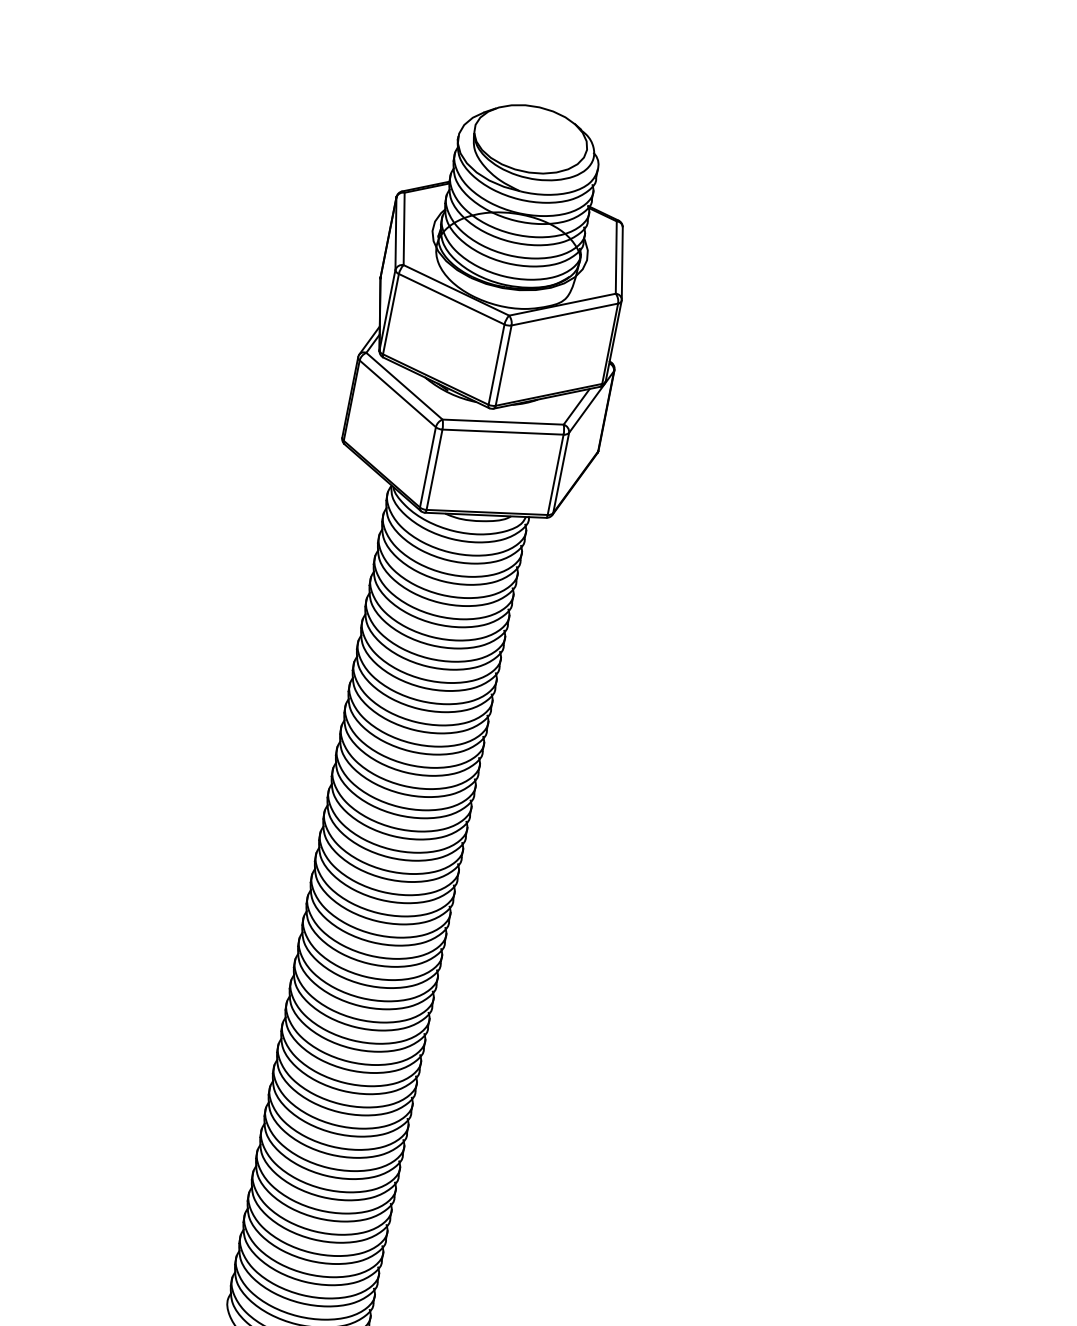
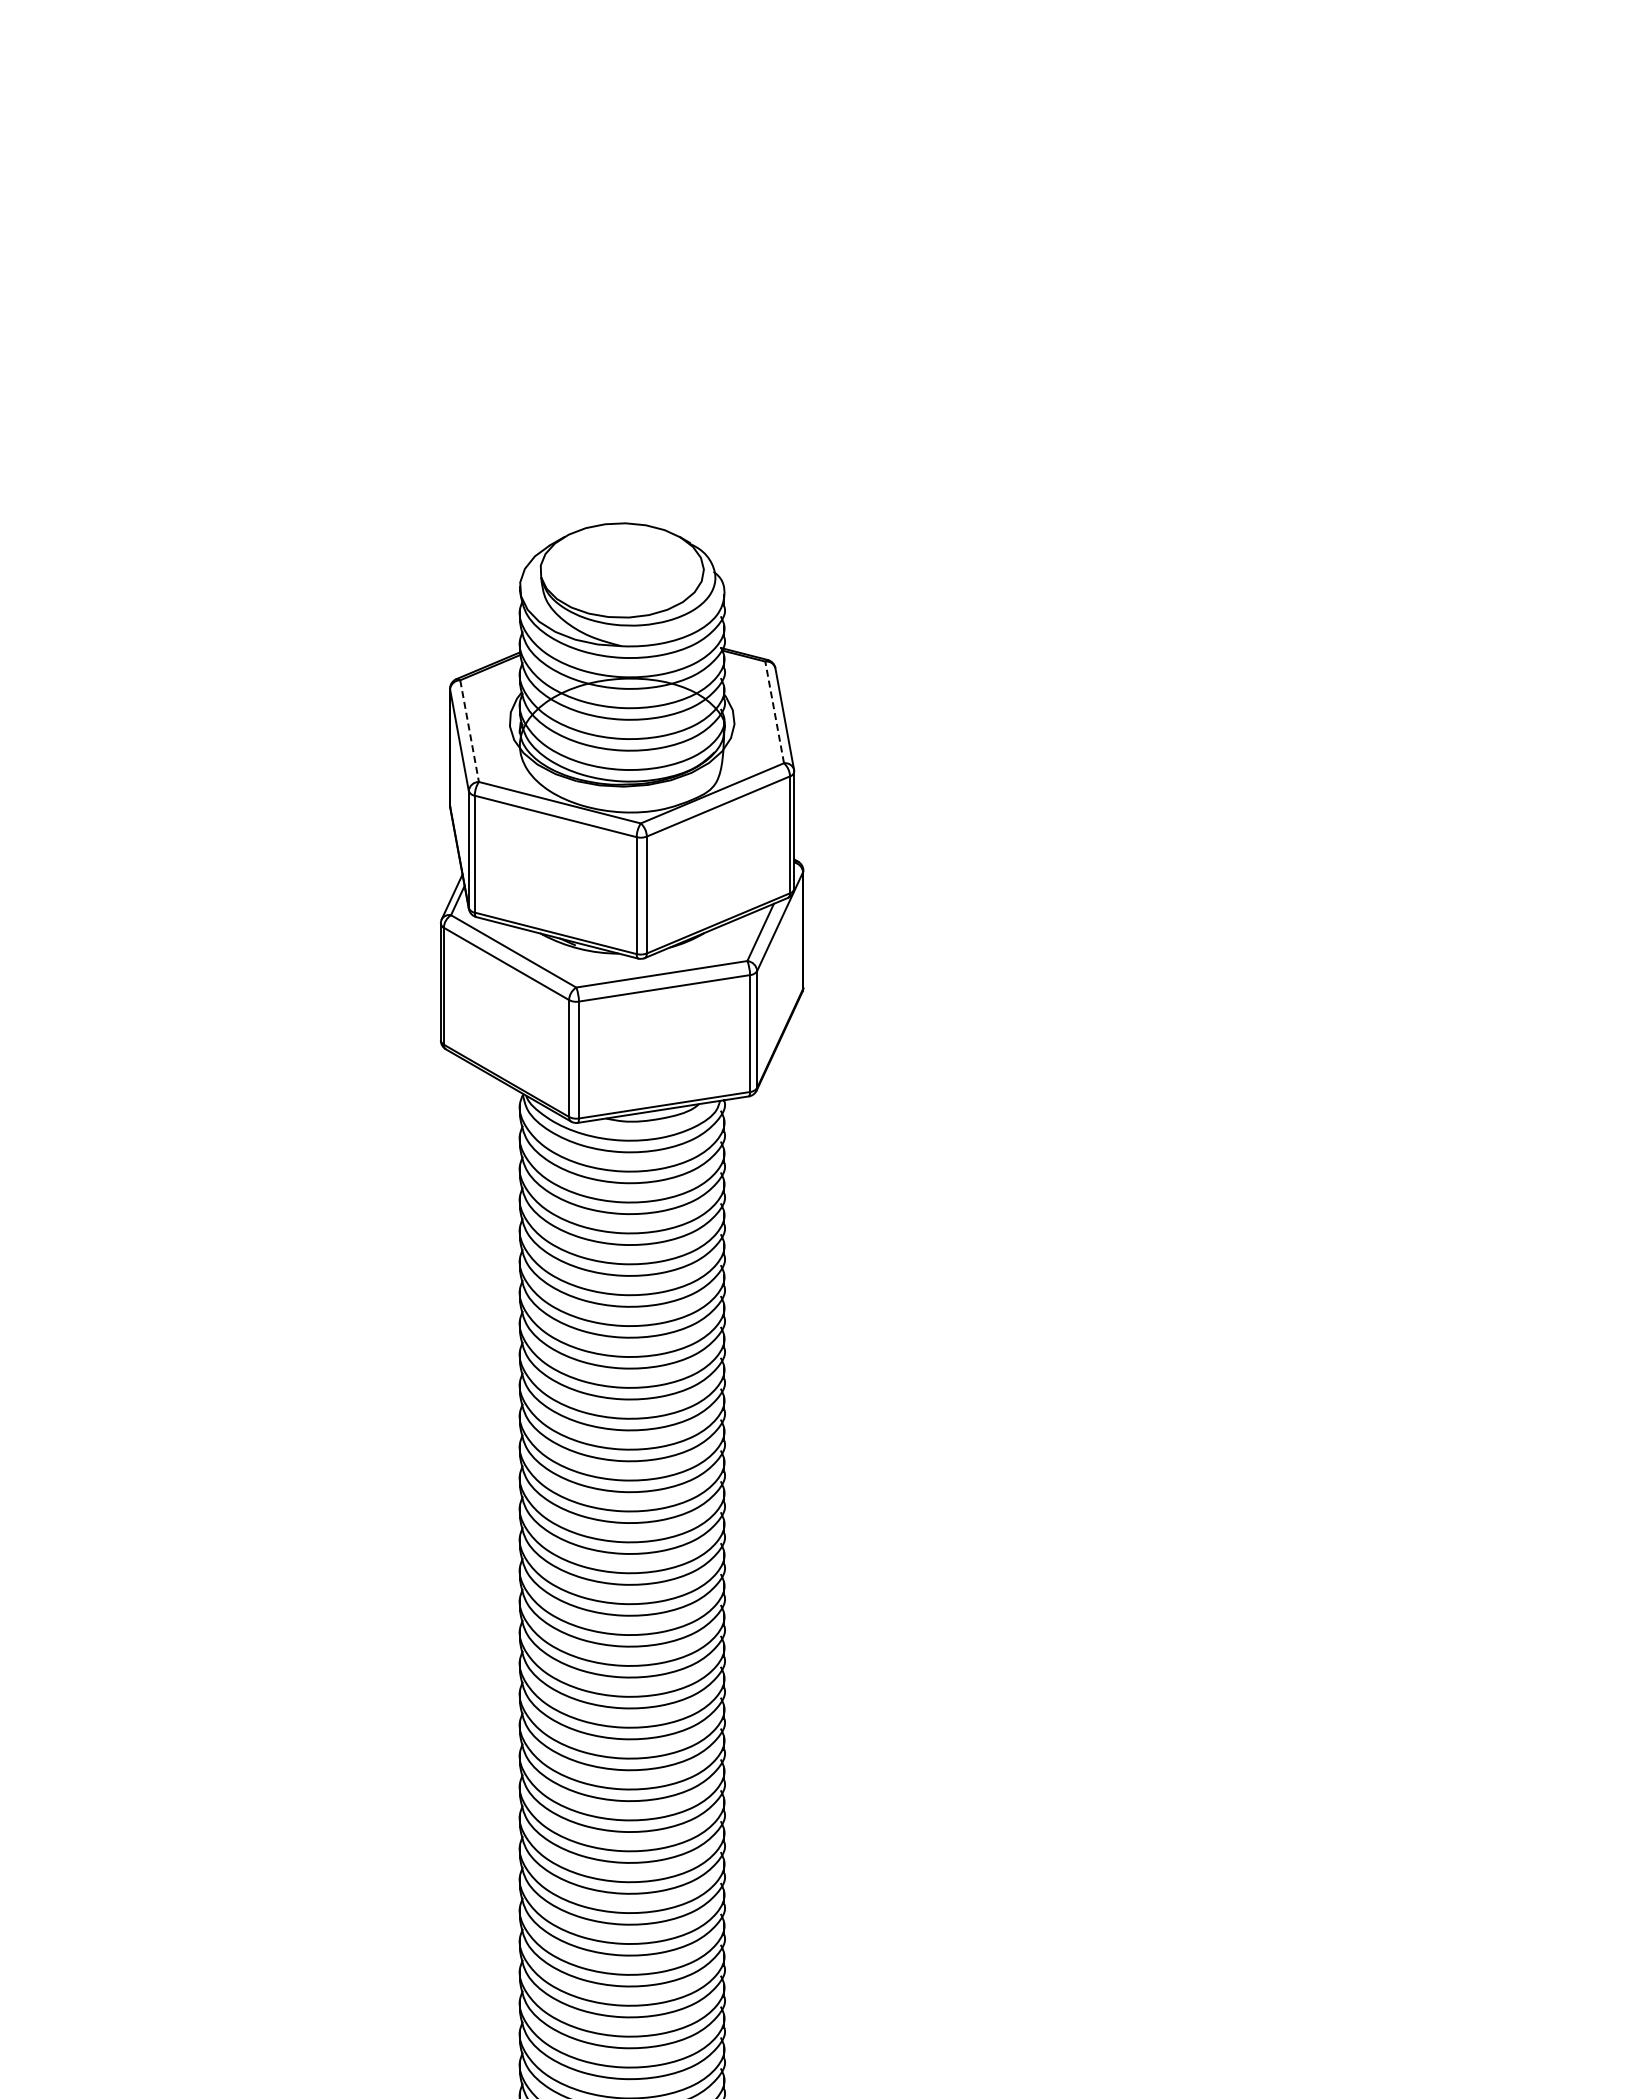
line: (404, 229) -> (469, 731), solid -> dashed
line: (616, 257) -> (774, 712), solid -> dashed

